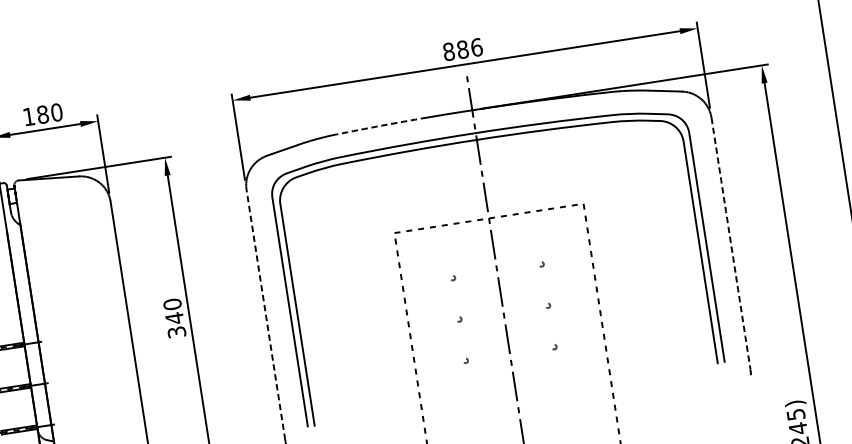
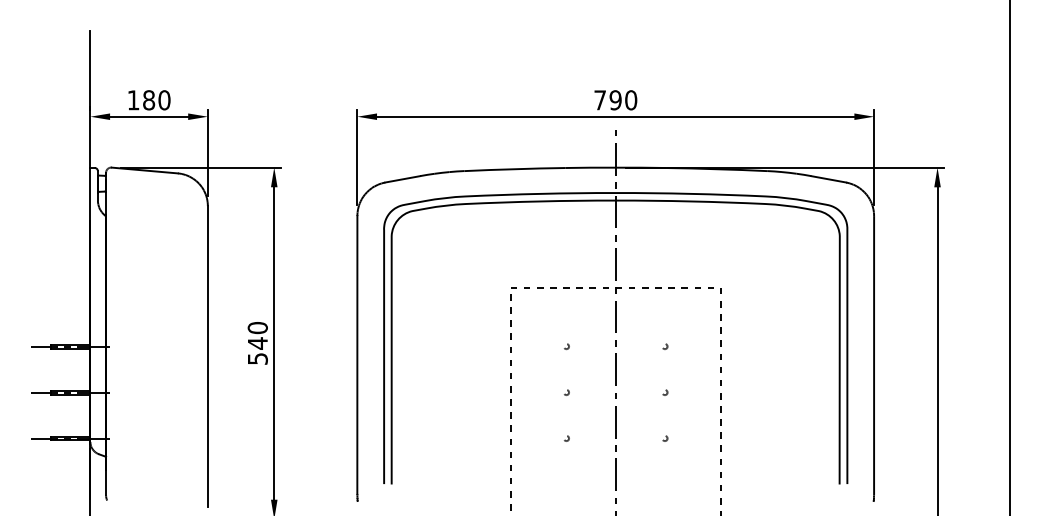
text: (462, 49) -> (615, 100), 886 -> 790
arc: (381, 126) -> (514, 169), dashed -> solid
arc: (731, 243) -> (874, 355), dashed -> solid
line: (265, 314) -> (357, 354), dashed -> solid
text: (176, 331) -> (257, 358), 340 -> 540

